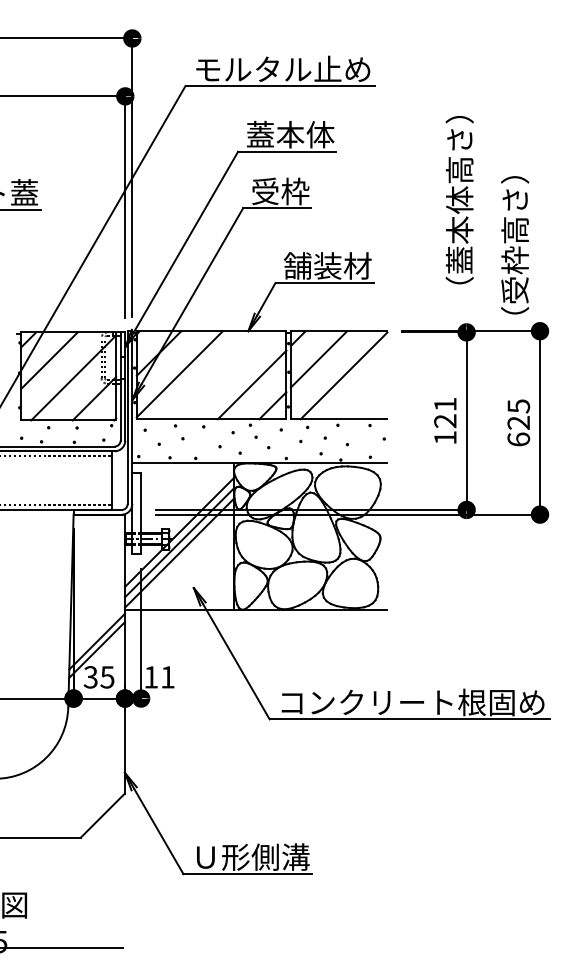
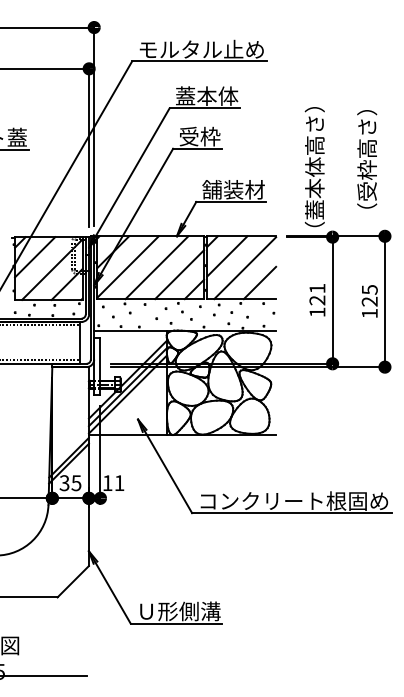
text: (459, 200) -> (314, 167), moved
text: (515, 245) -> (367, 159), moved
line: (220, 375) -> (157, 267), added
line: (364, 396) -> (259, 282), added
text: (518, 439) -> (369, 313), 625 -> 125

